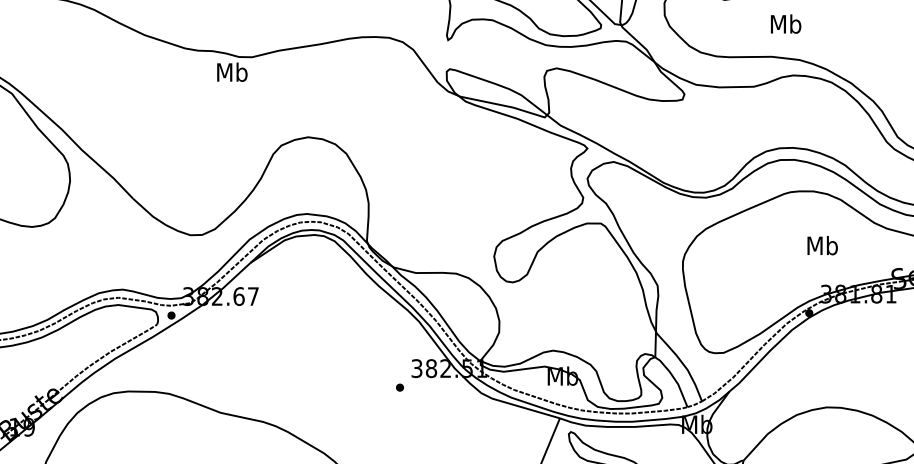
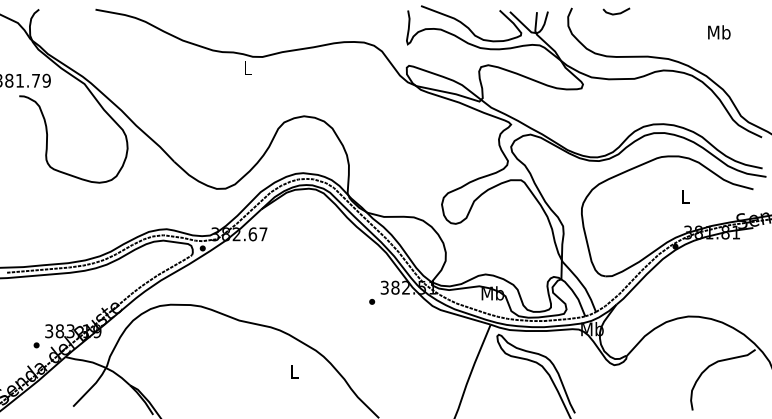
text: (786, 24) -> (719, 32), moved
text: (231, 71) -> (247, 67), Mb -> L
text: (822, 245) -> (685, 196), Mb -> L

